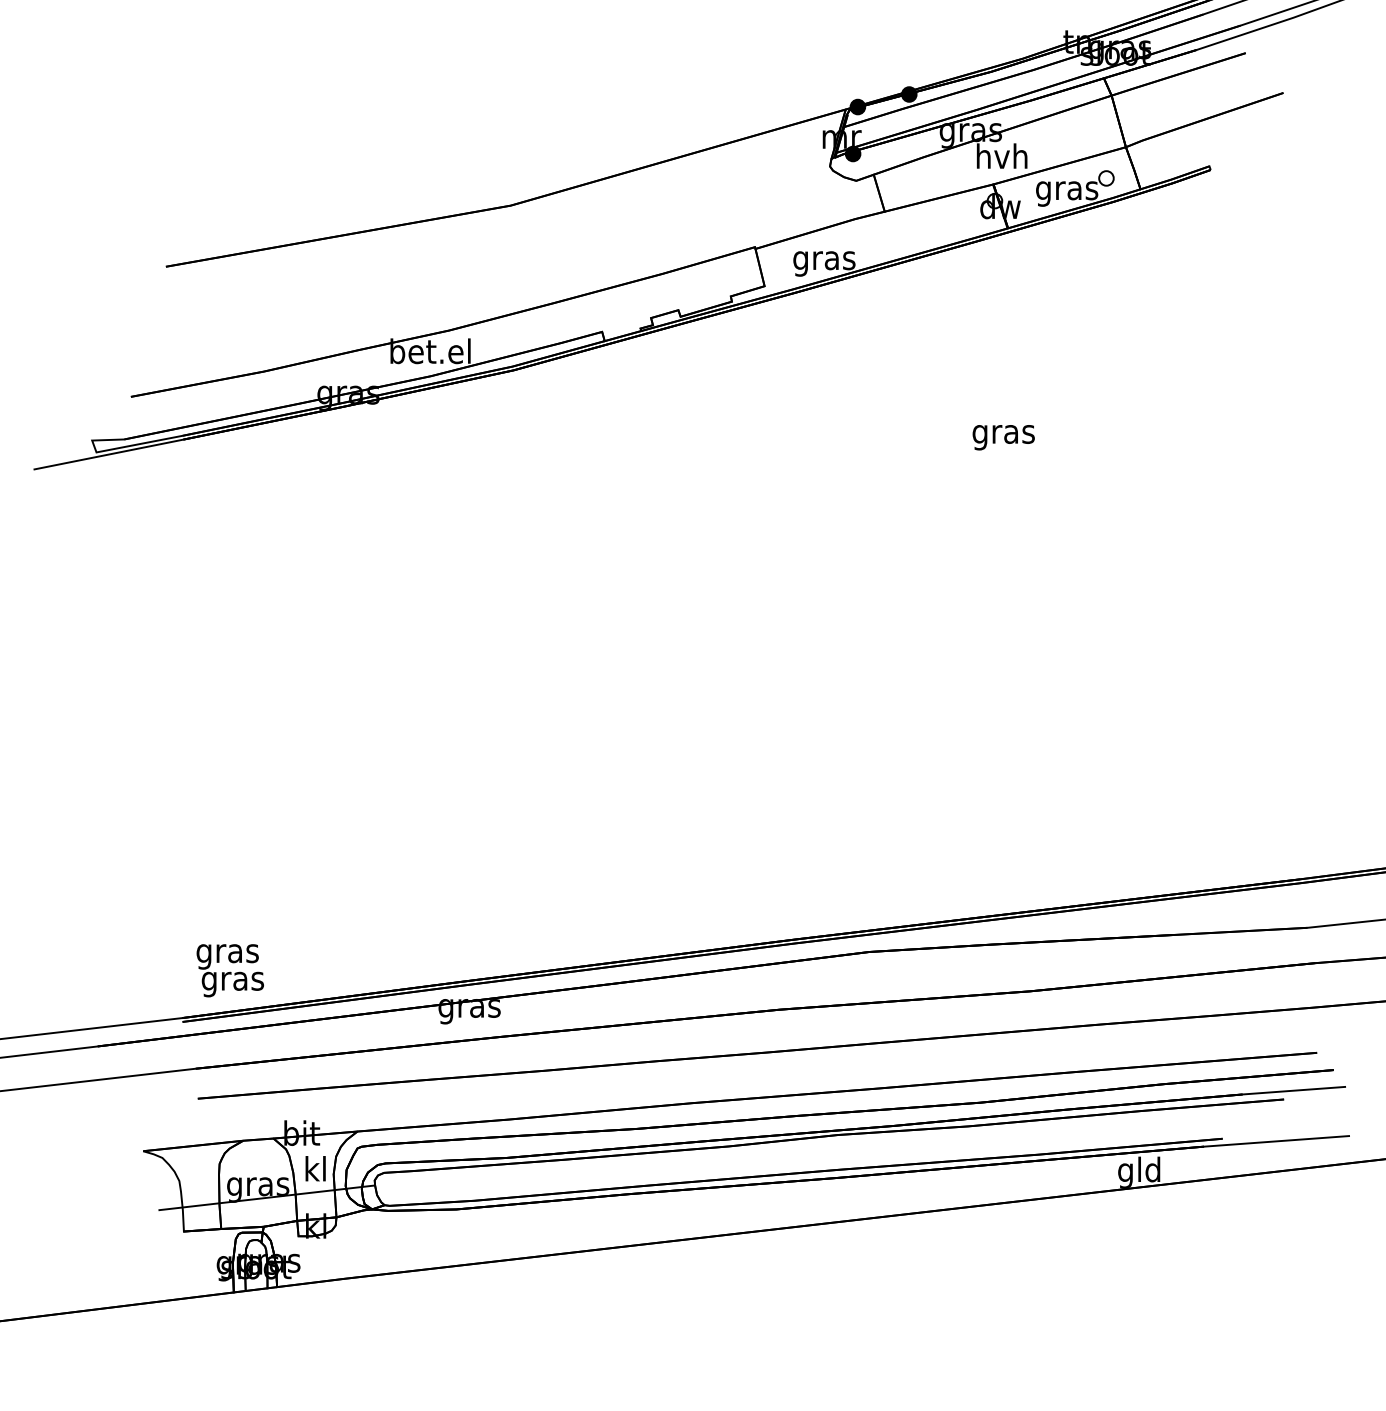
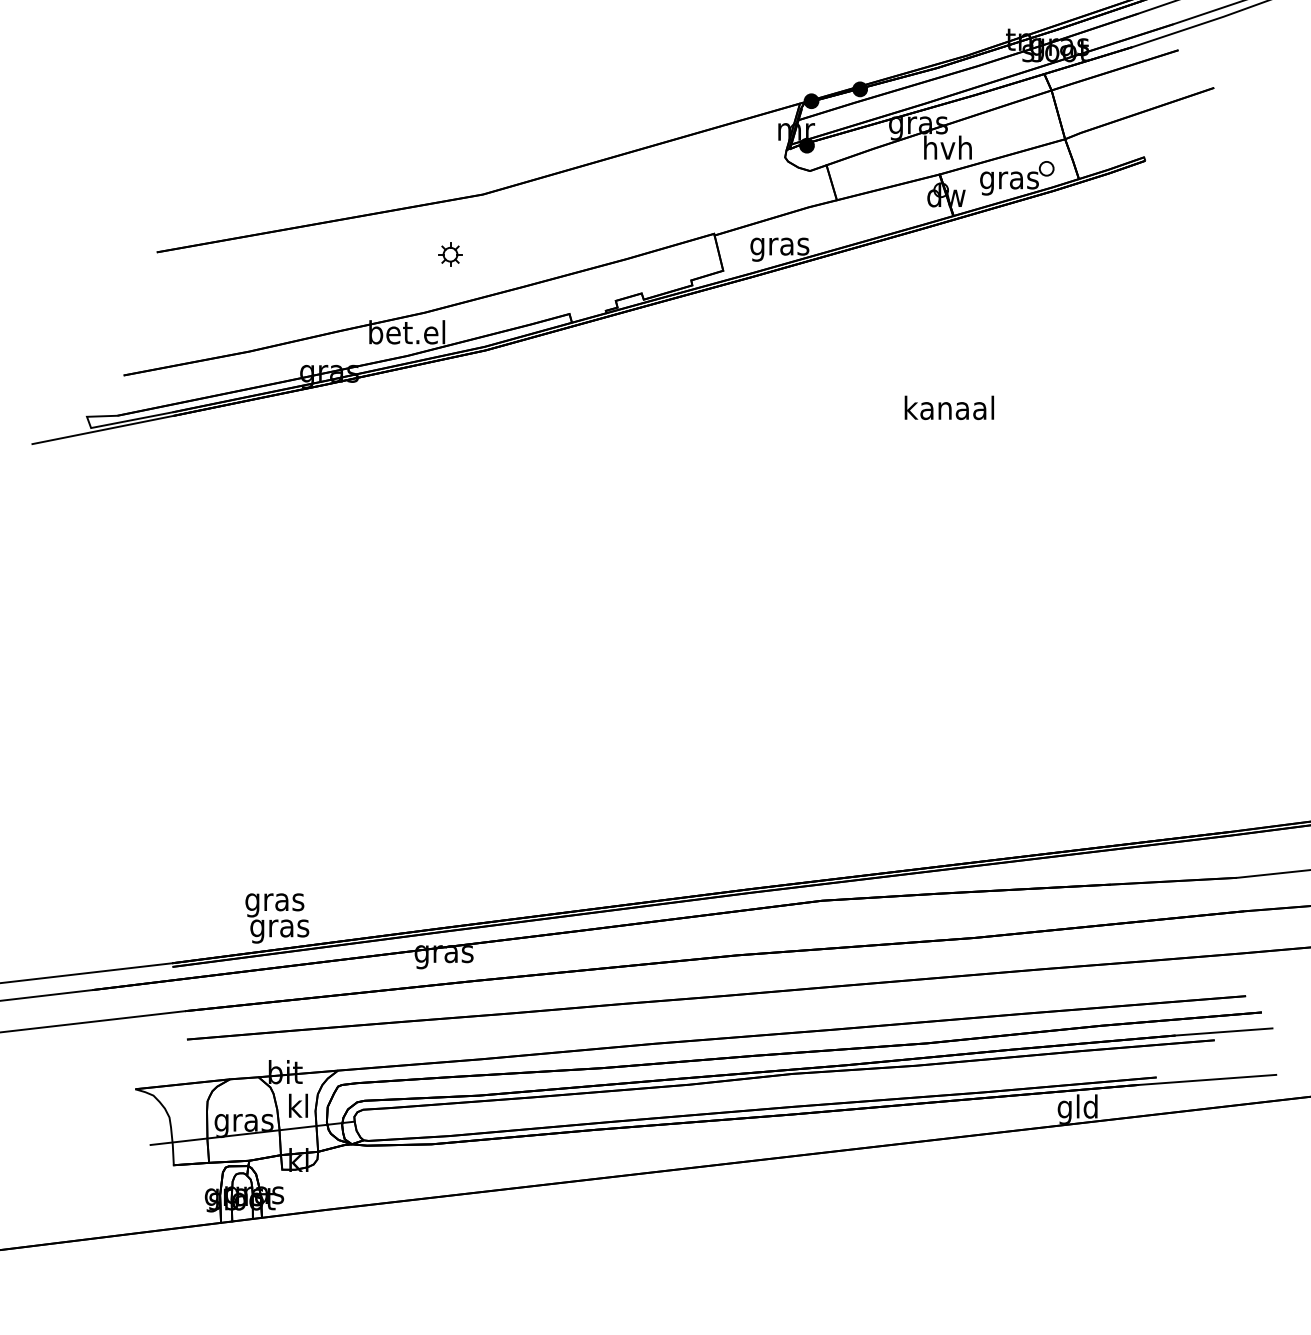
part: (476, 268) -> (450, 254), added
text: (1003, 434) -> (949, 411), gras -> kanaal
text: (229, 970) -> (276, 918), moved

